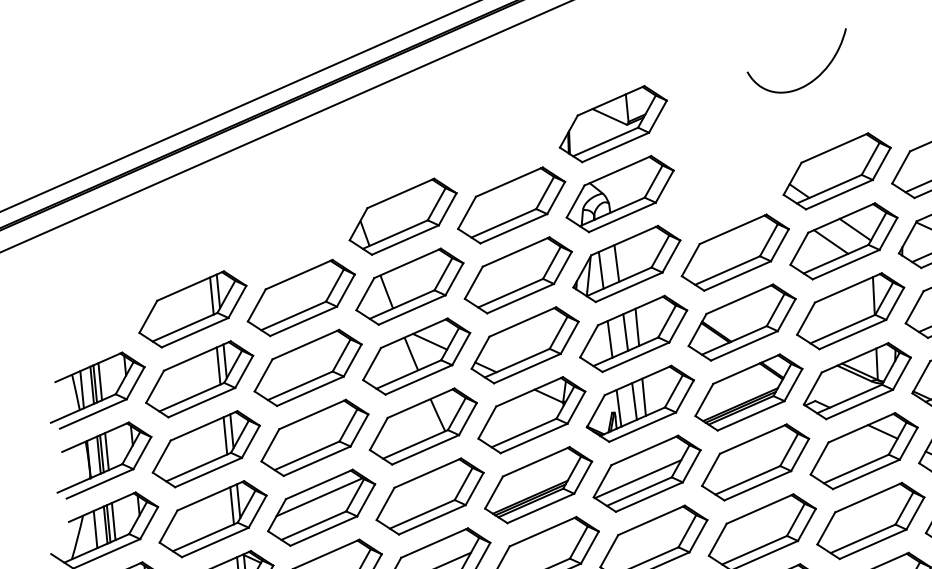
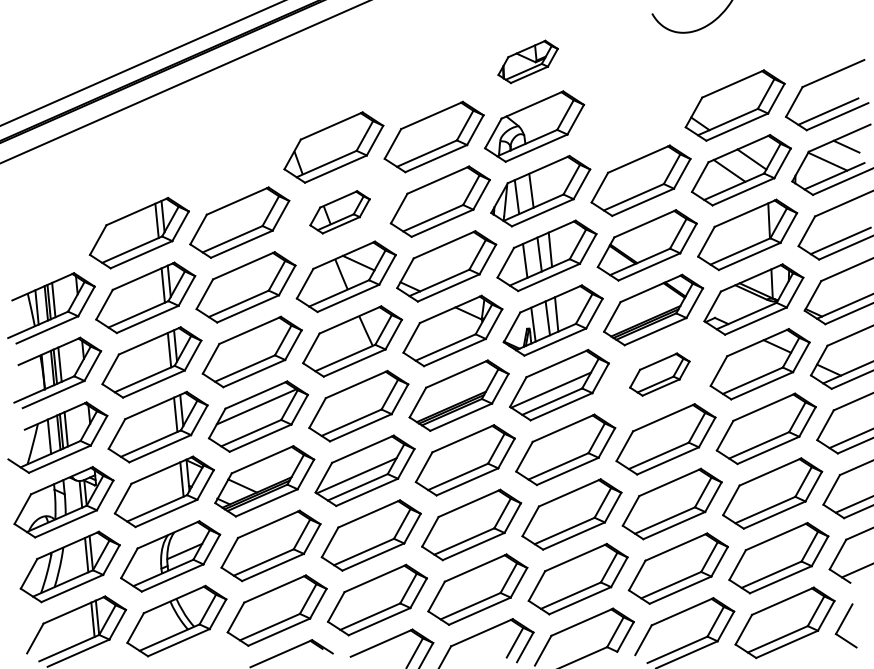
part: (612, 123) -> (527, 61), size x0.6
part: (409, 287) -> (339, 212), size x0.6
part: (755, 462) -> (659, 374), size x0.6

